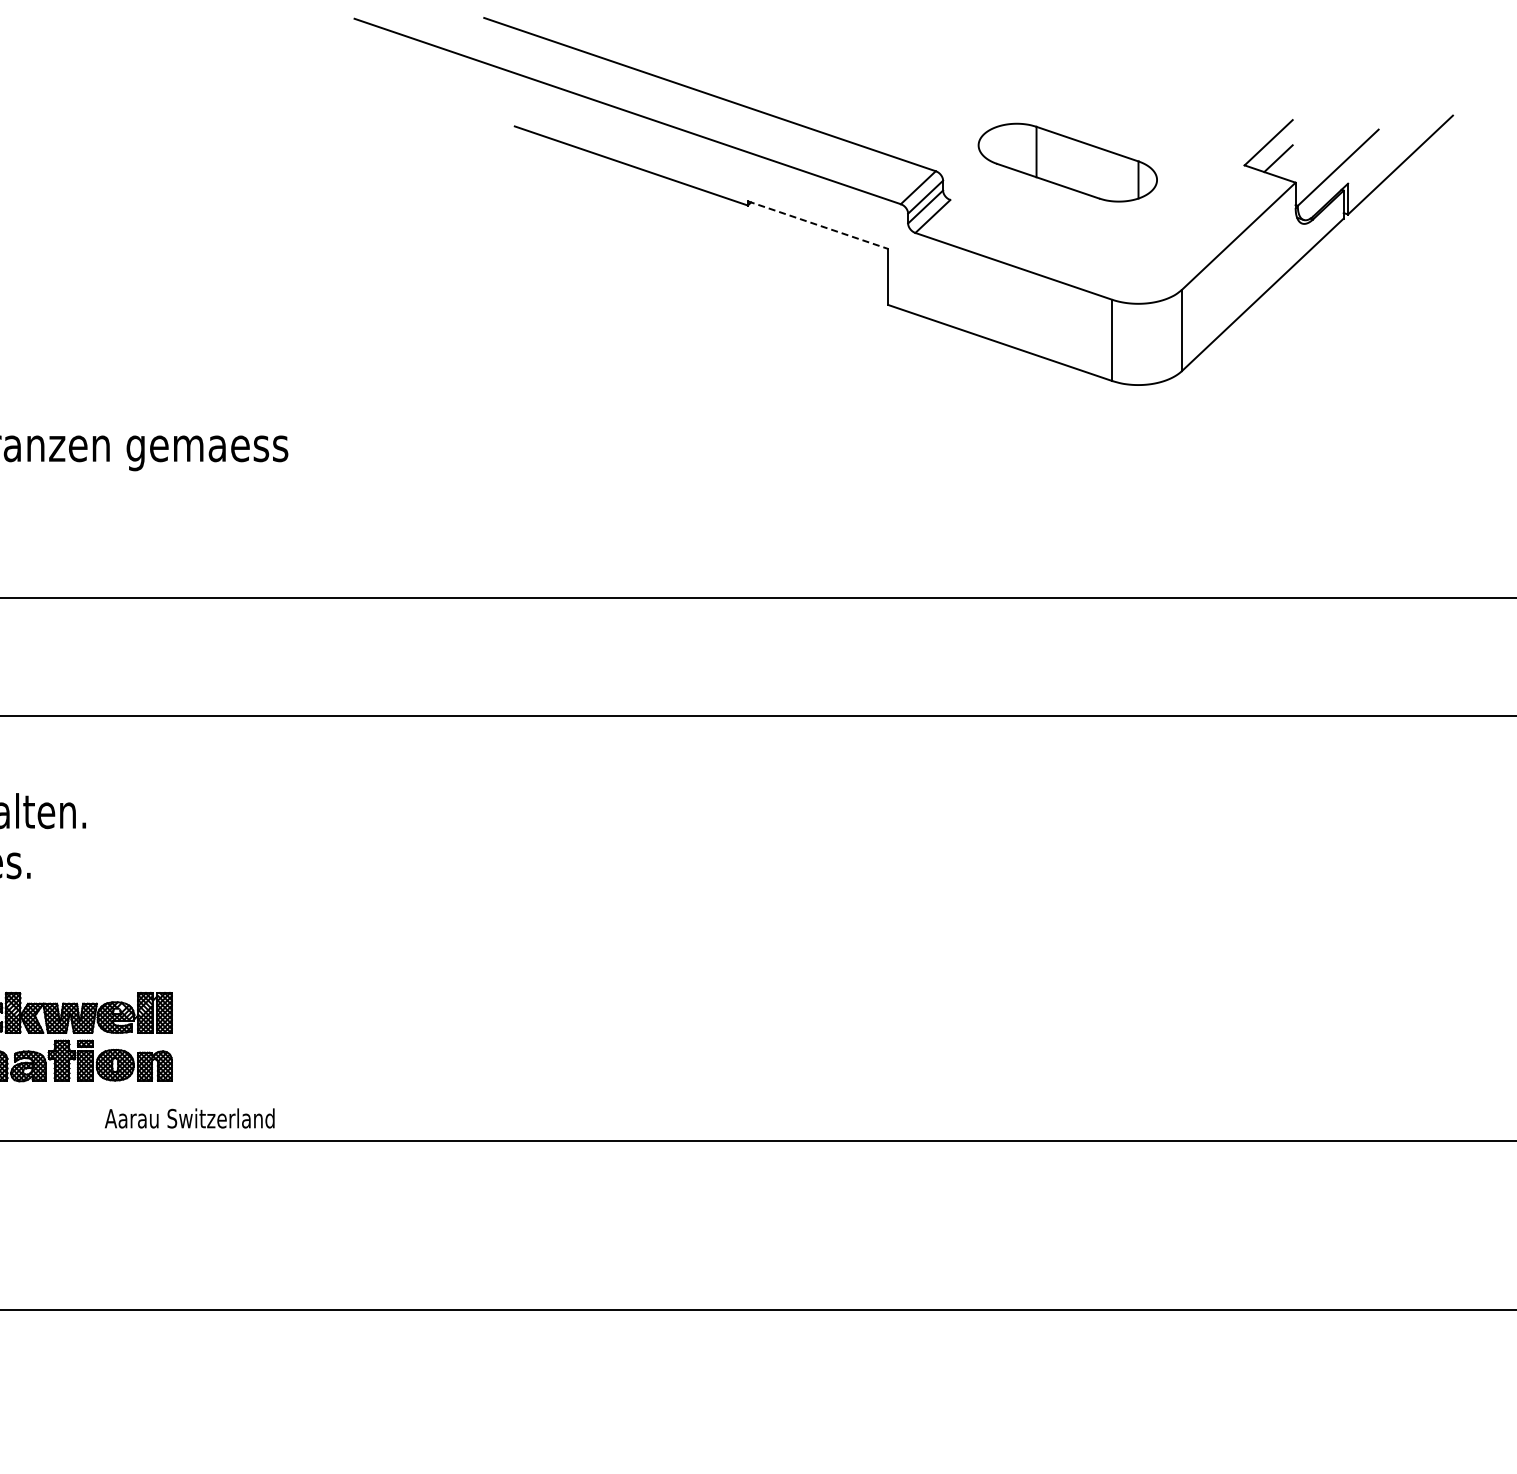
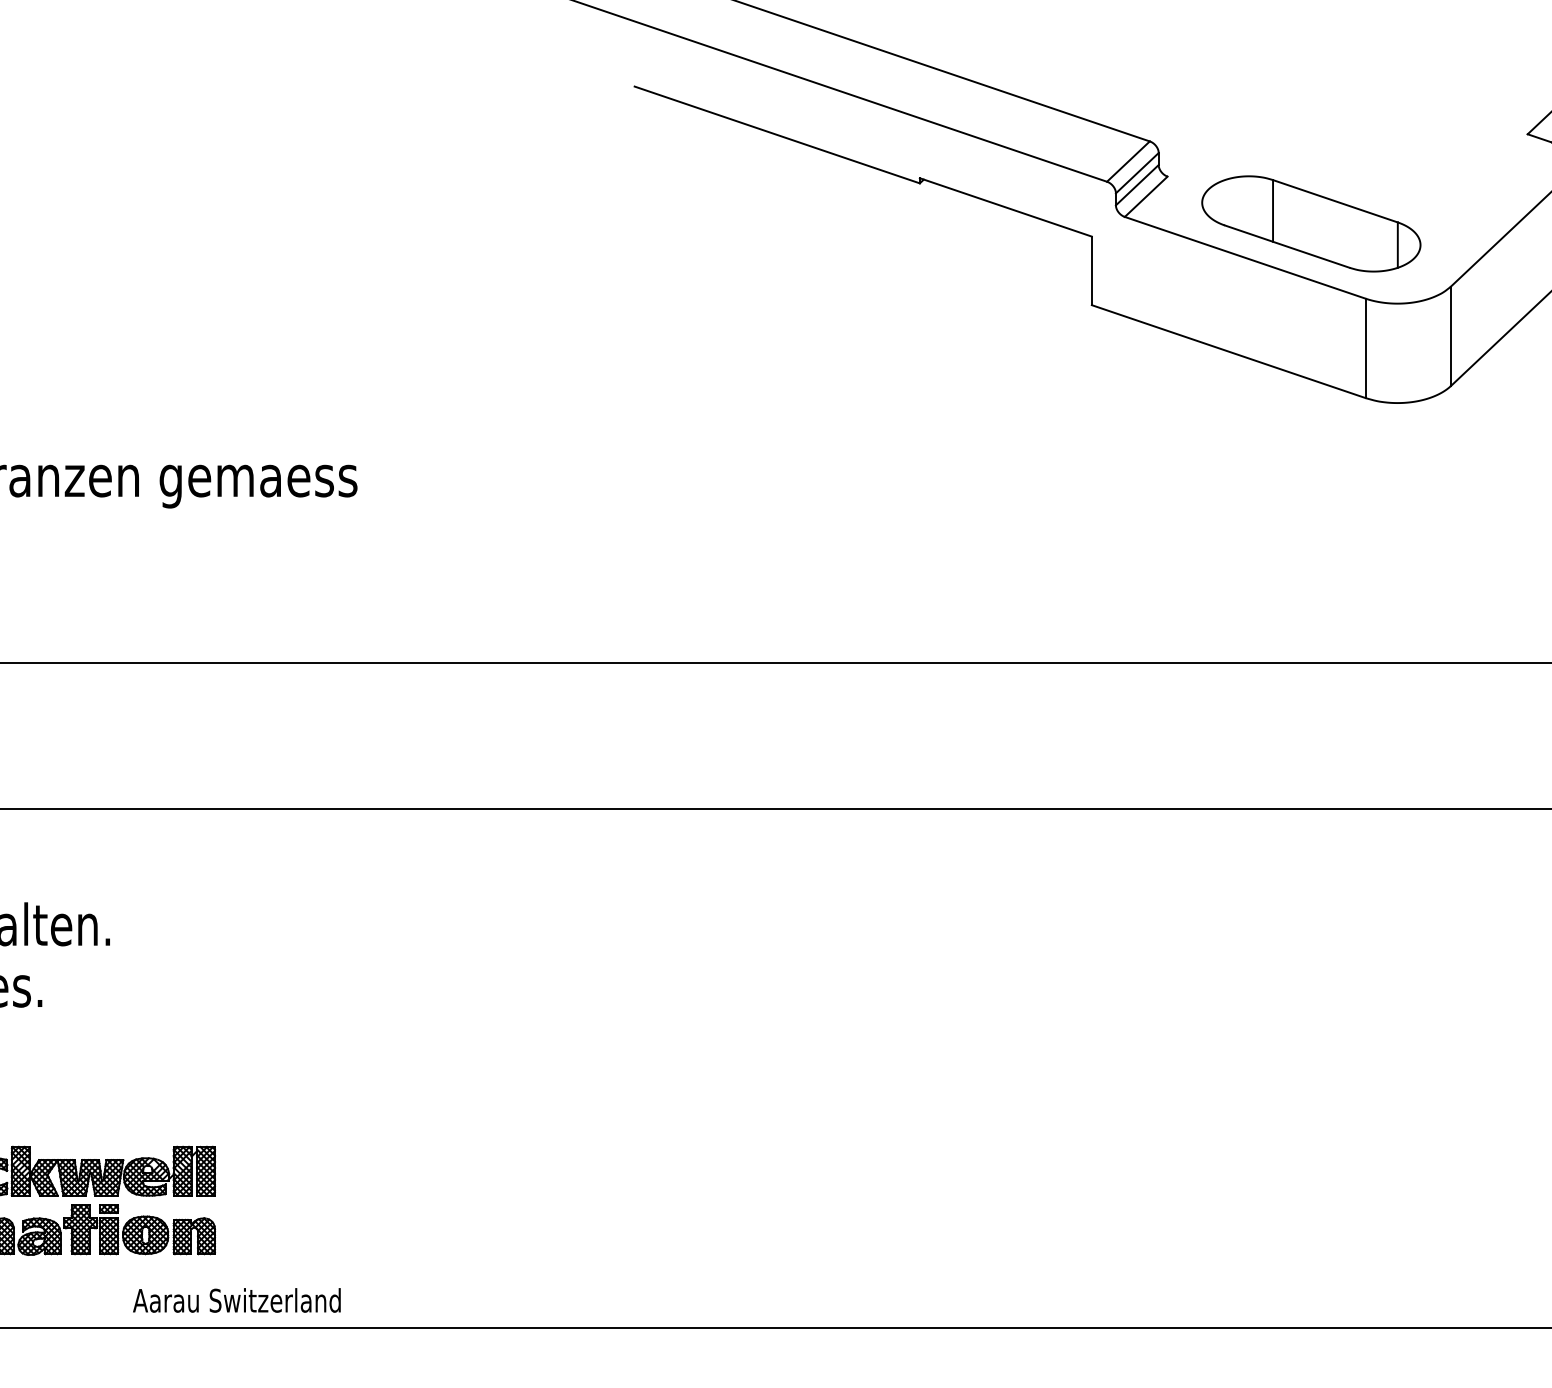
part: (1067, 162) -> (1310, 223), moved
line: (818, 225) -> (1006, 207), dashed -> solid

